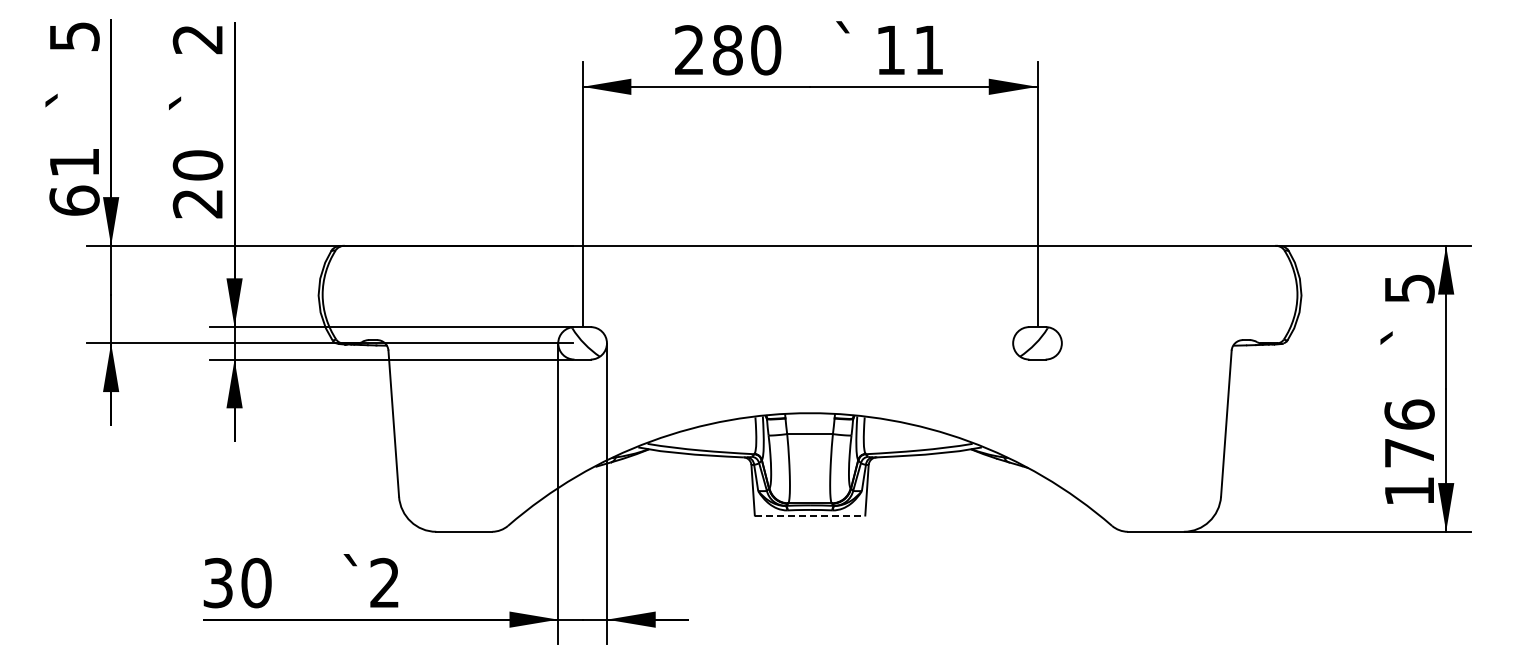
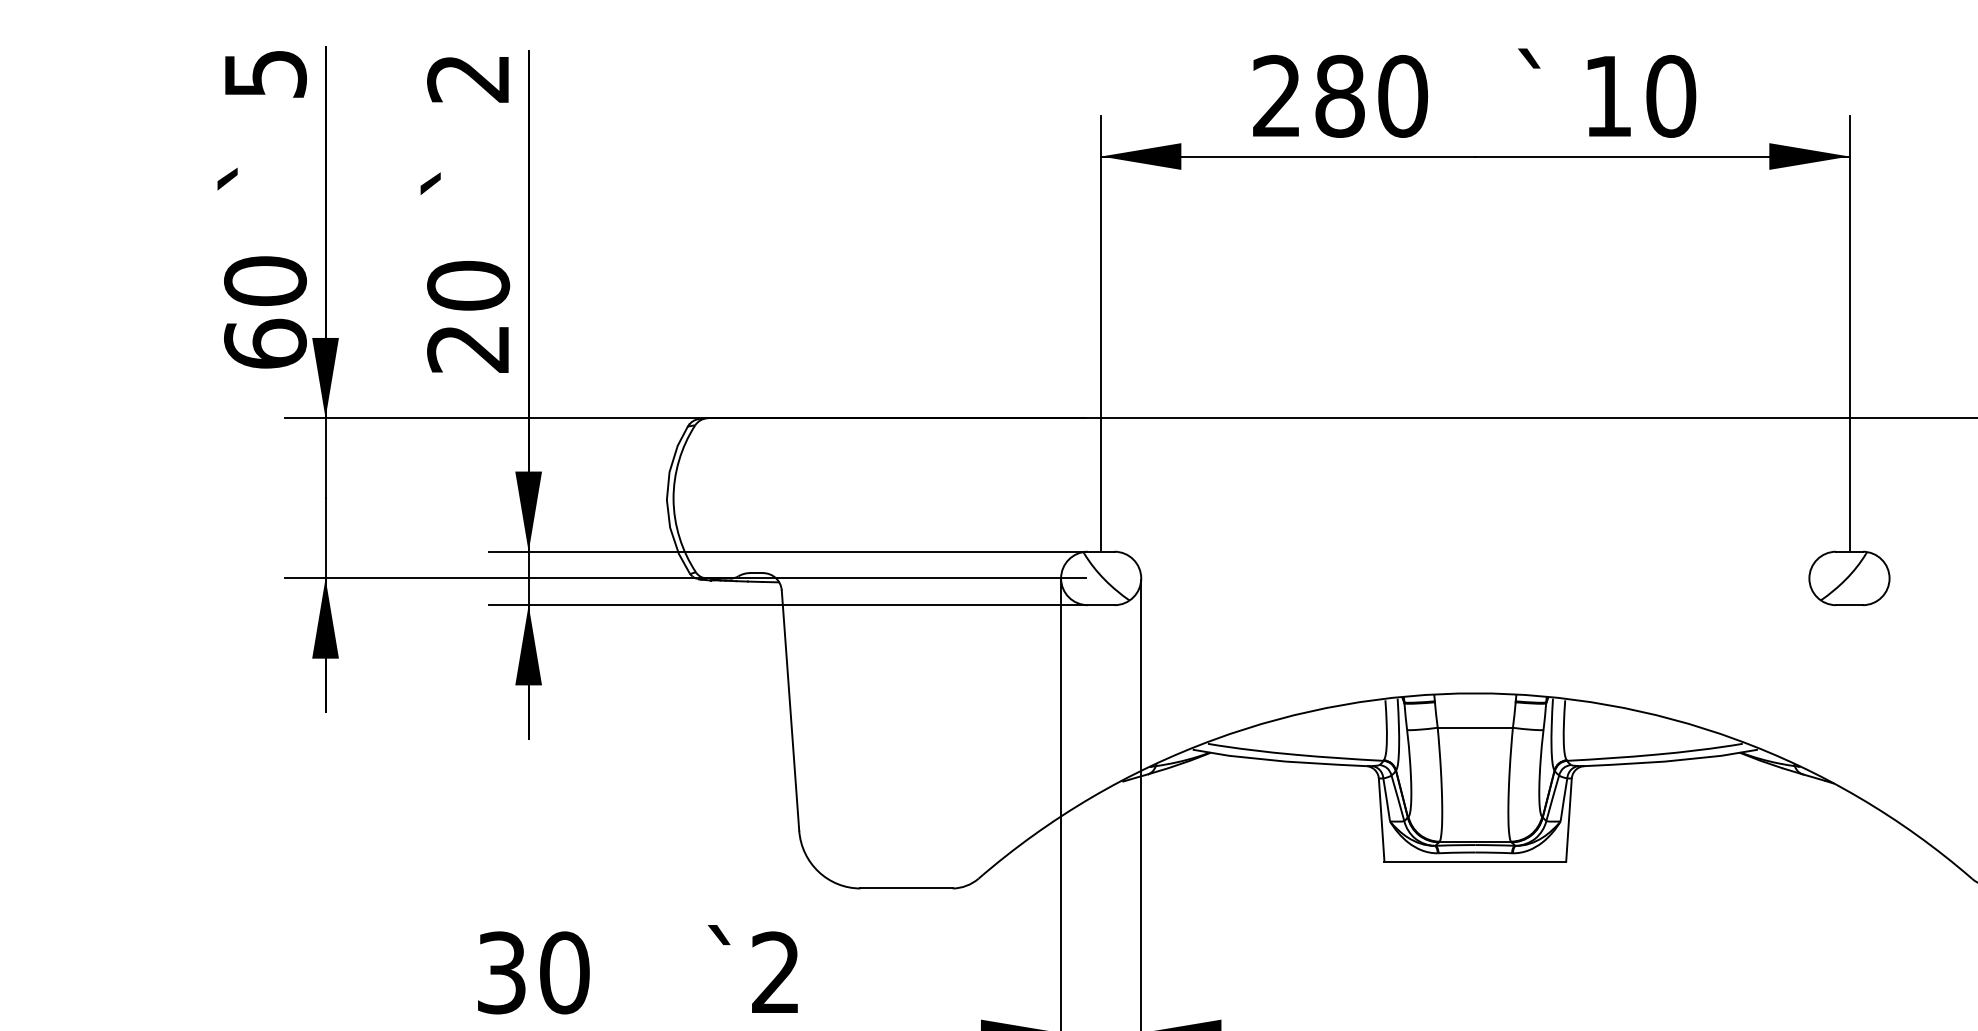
text: (929, 50) -> (1671, 96), 11 -> 10
text: (74, 162) -> (265, 280), 61 -> 60
line: (810, 515) -> (1476, 861), dashed -> solid

